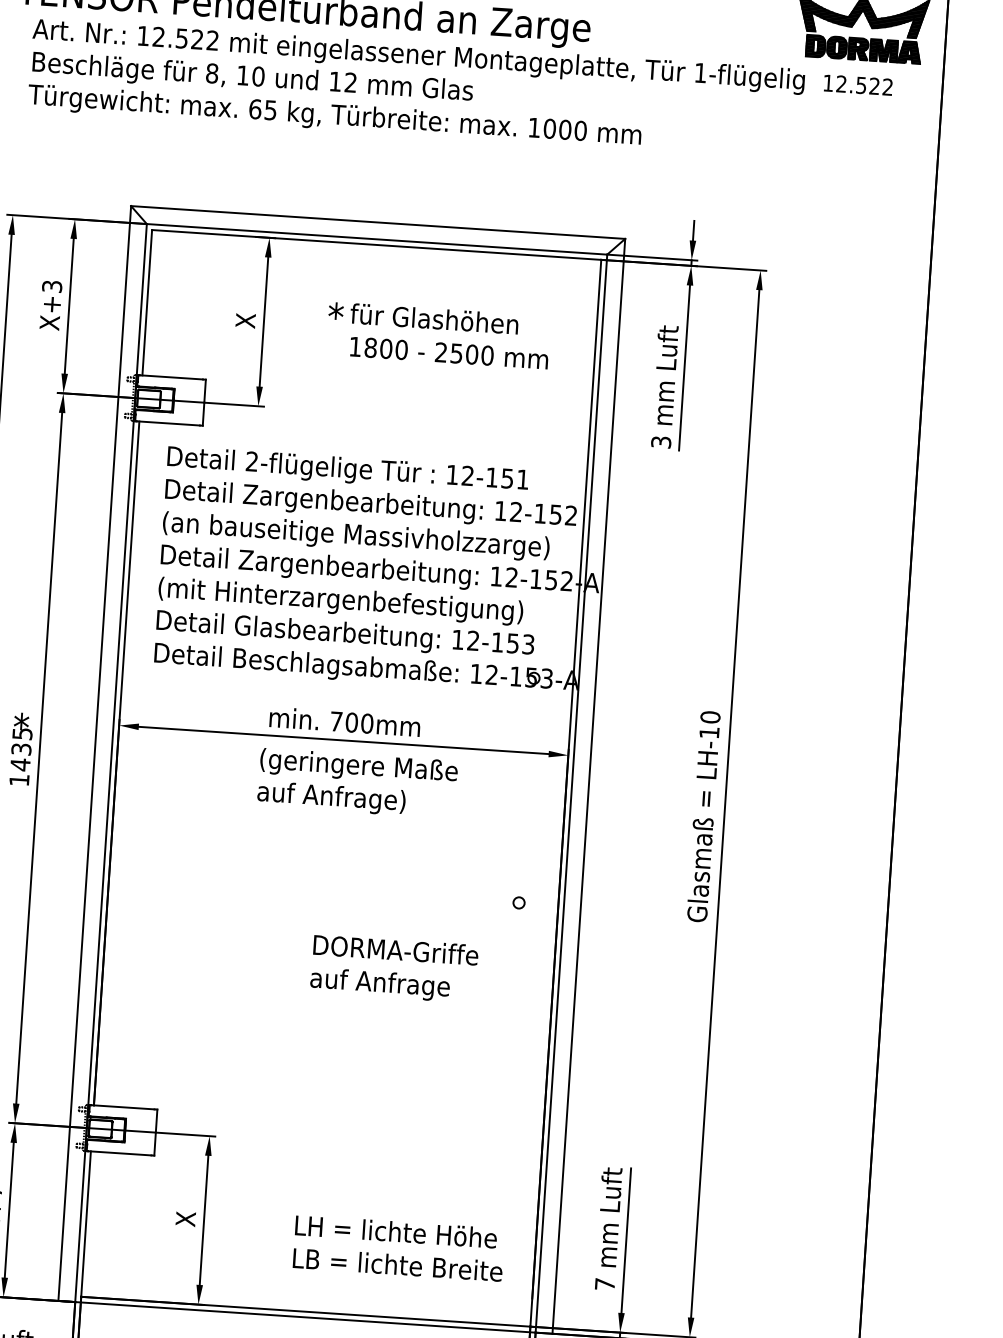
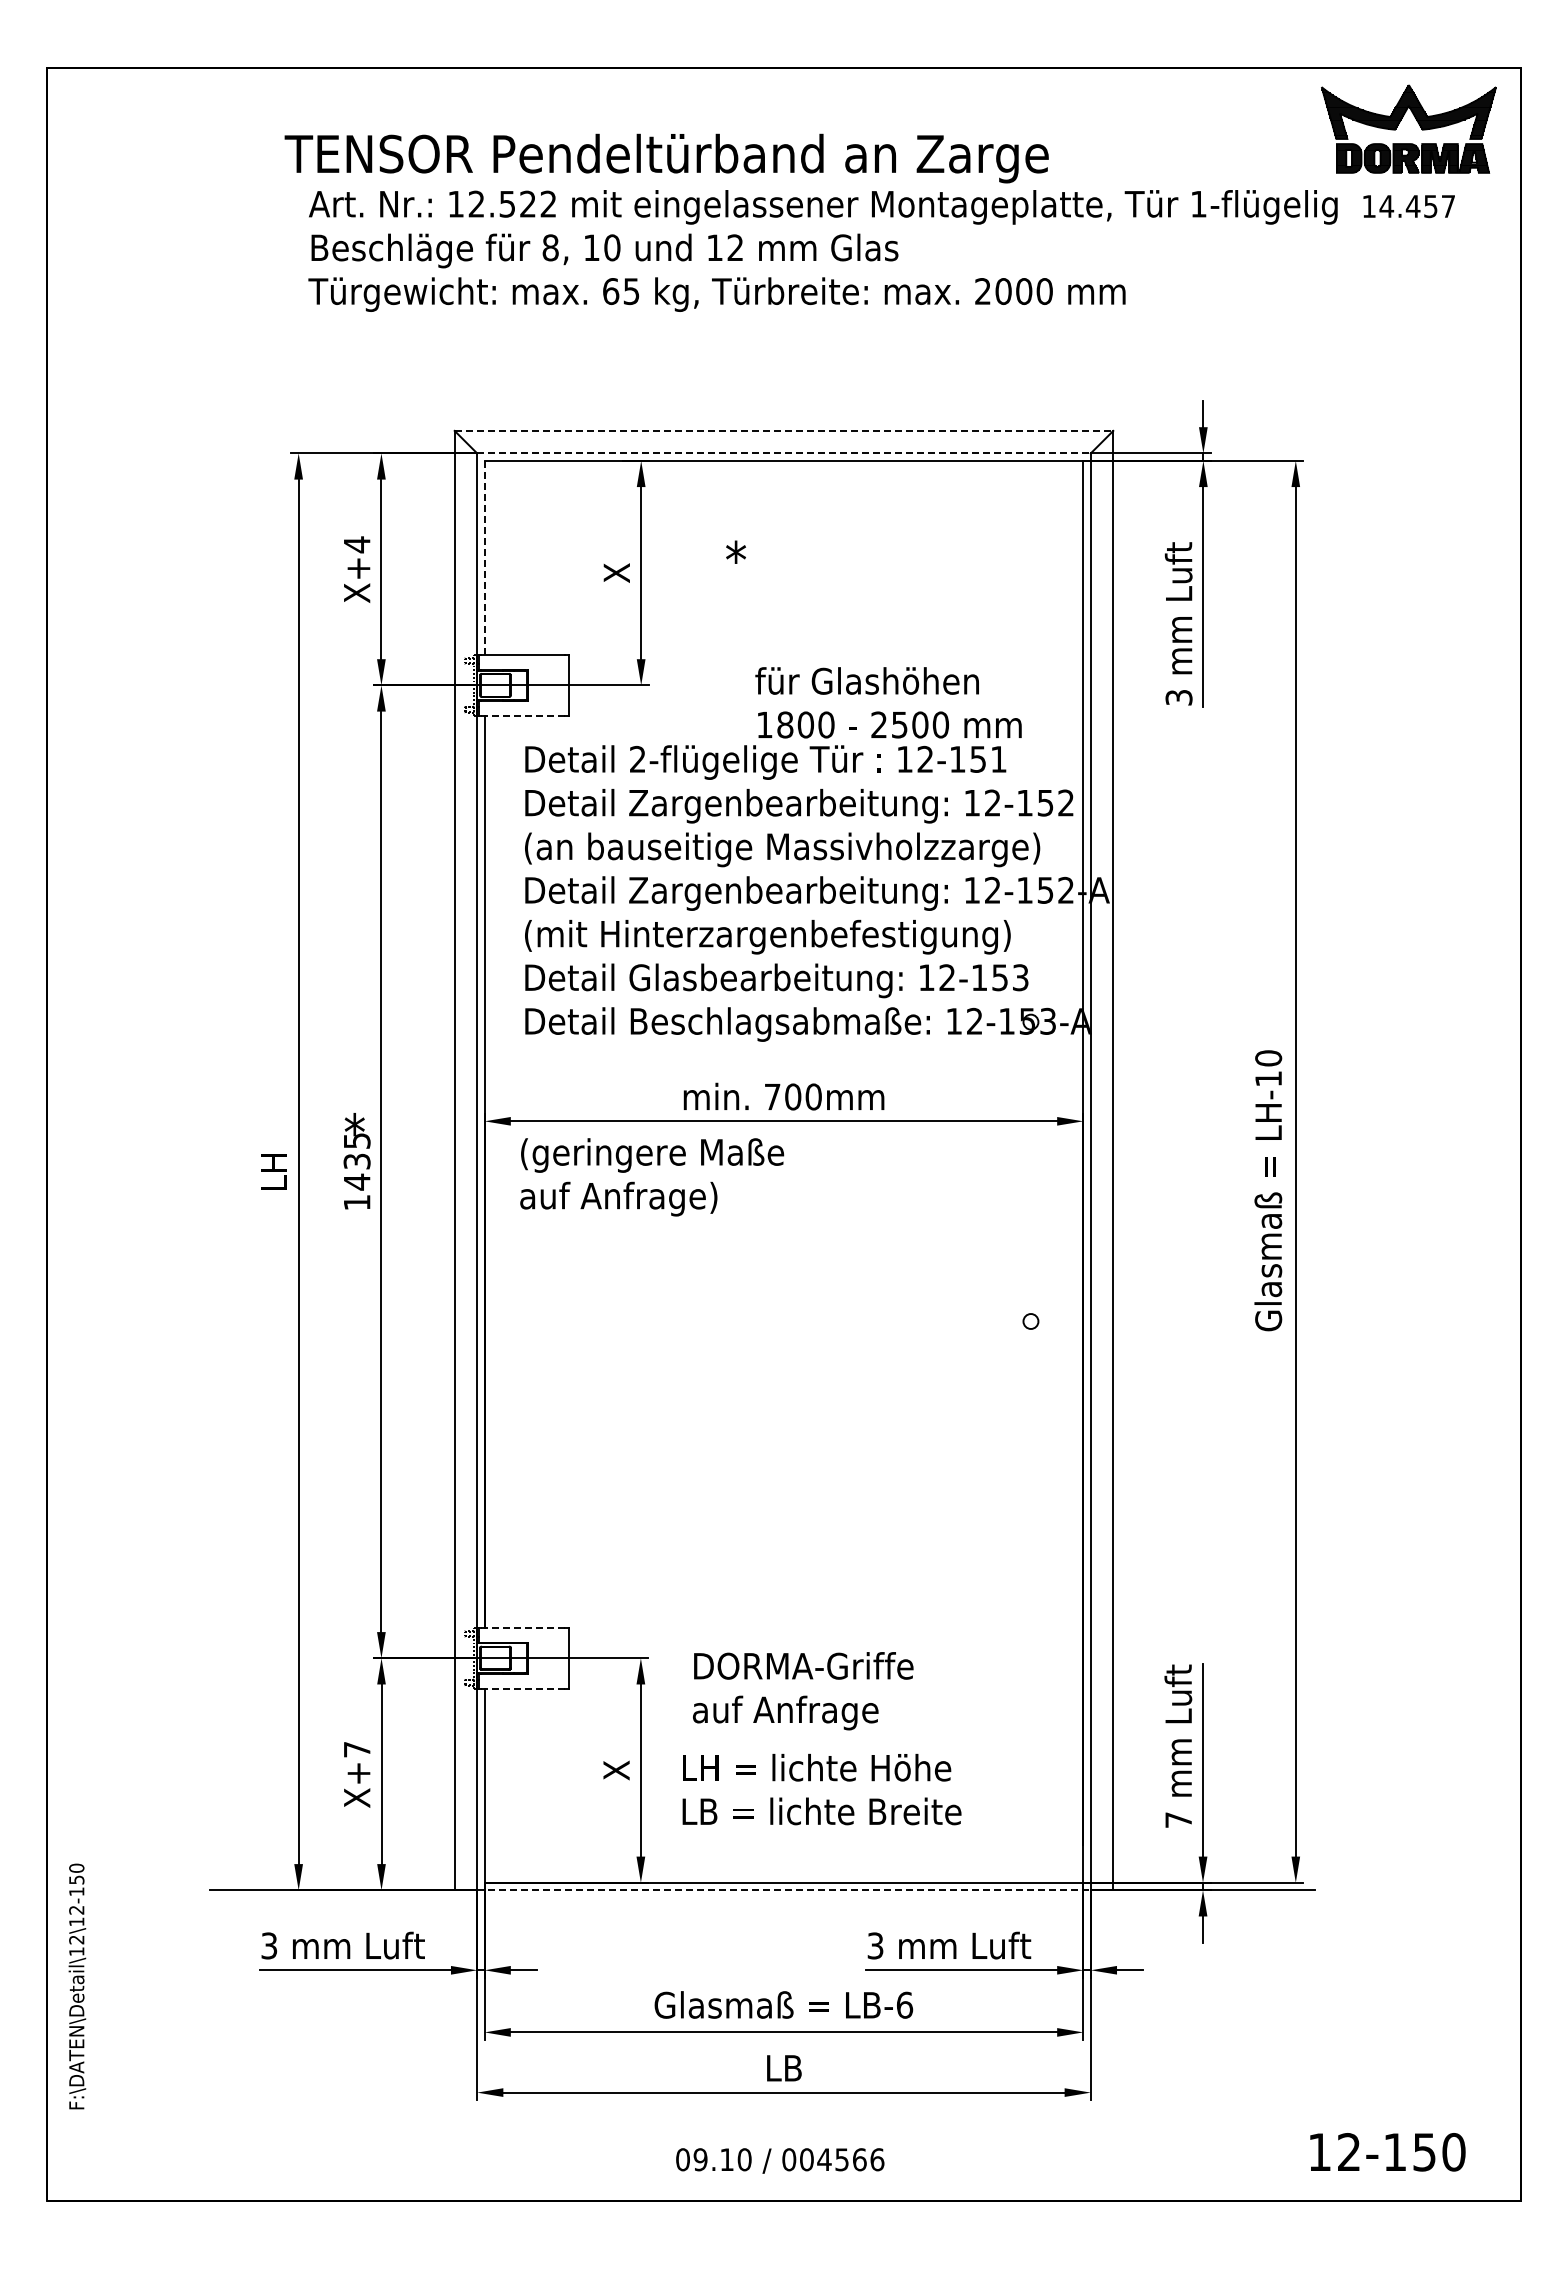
text: (863, 85) -> (1416, 206), 12.522 -> 14.457
text: (534, 127) -> (982, 291), 1000 -> 2000
line: (378, 222) -> (784, 430), solid -> dashed
line: (377, 239) -> (784, 453), solid -> dashed
text: (51, 286) -> (356, 544), X+3 -> X+4
line: (147, 302) -> (484, 557), solid -> dashed
text: (449, 336) -> (888, 702), moved
line: (167, 423) -> (522, 716), solid -> dashed
text: (357, 783) -> (652, 1177), moved
text: (394, 969) -> (803, 1691), moved
line: (122, 1107) -> (522, 1627), solid -> dashed
line: (120, 1153) -> (523, 1688), solid -> dashed
text: (398, 1248) -> (821, 1789), moved
line: (297, 1317) -> (773, 1890), solid -> dashed

